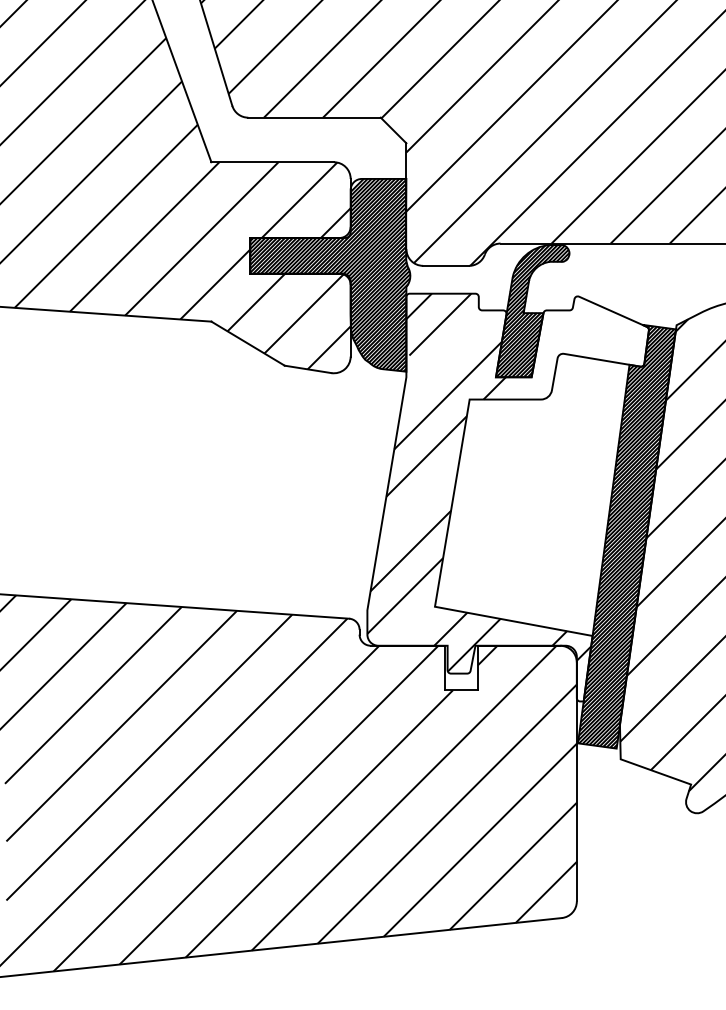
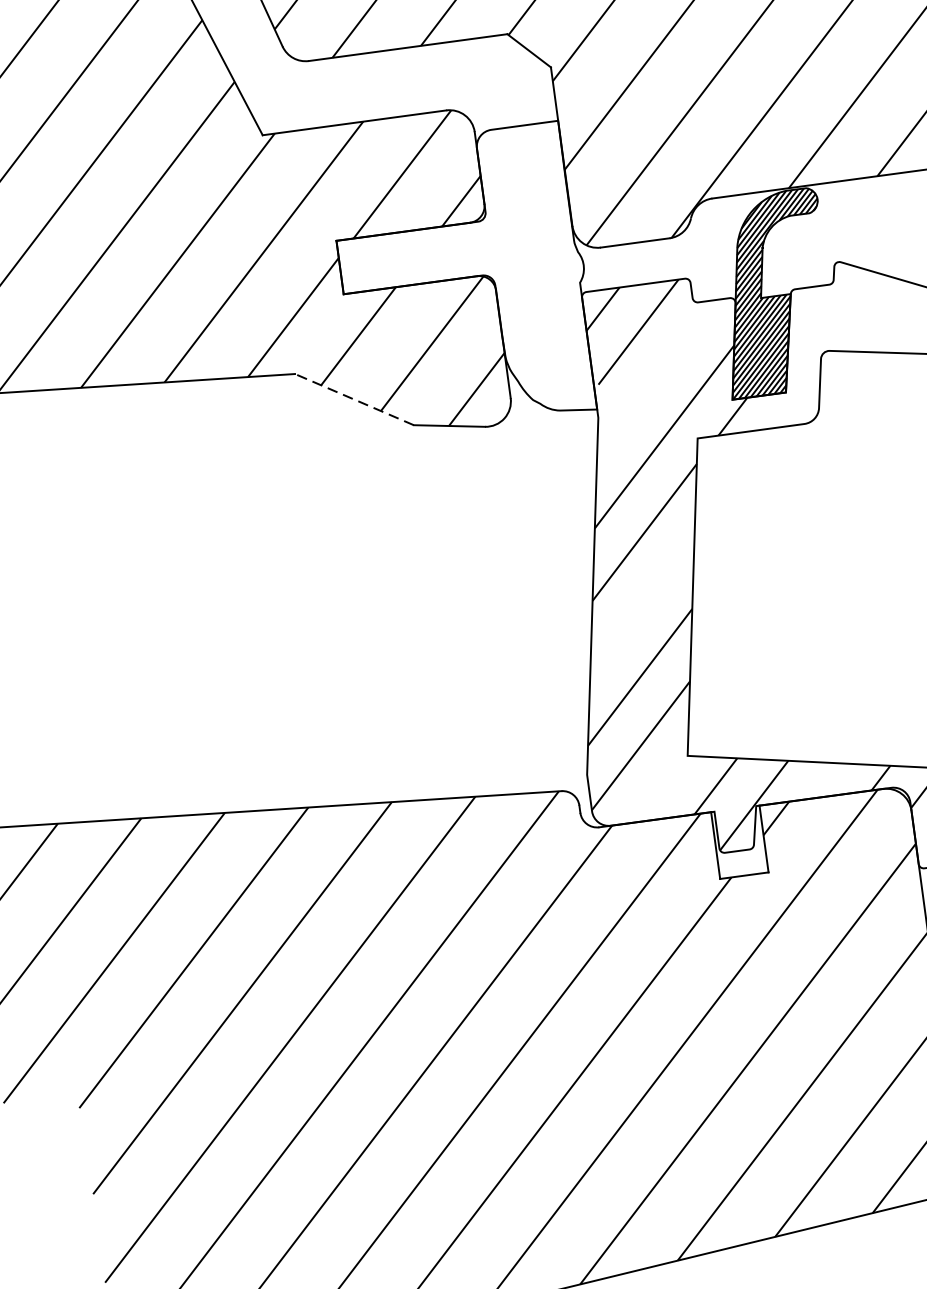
hatch: (330, 274) -> (463, 279), removed
line: (248, 343) -> (354, 399), solid -> dashed

